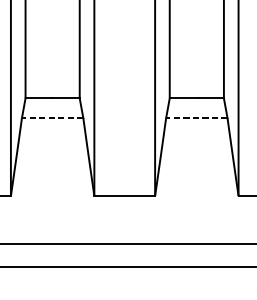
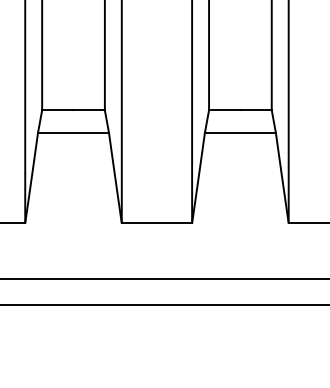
line: (52, 118) -> (73, 133), dashed -> solid
line: (196, 118) -> (240, 133), dashed -> solid

